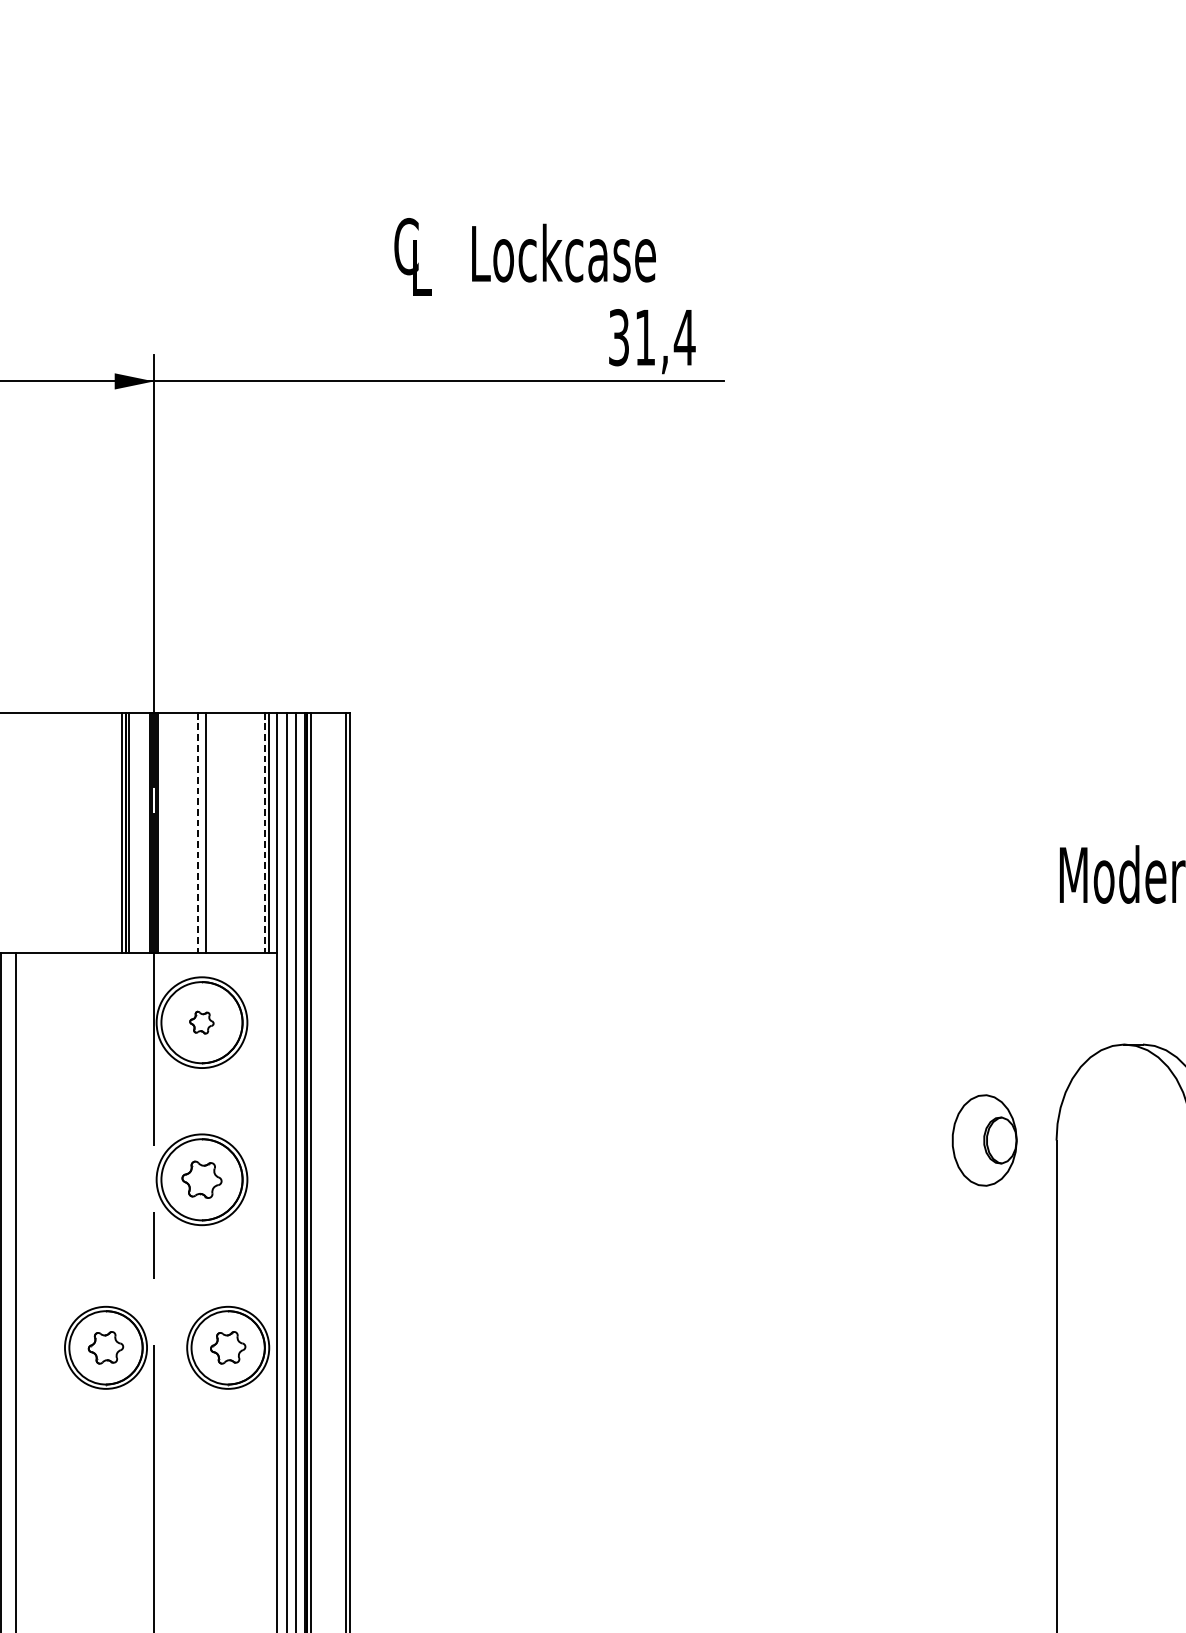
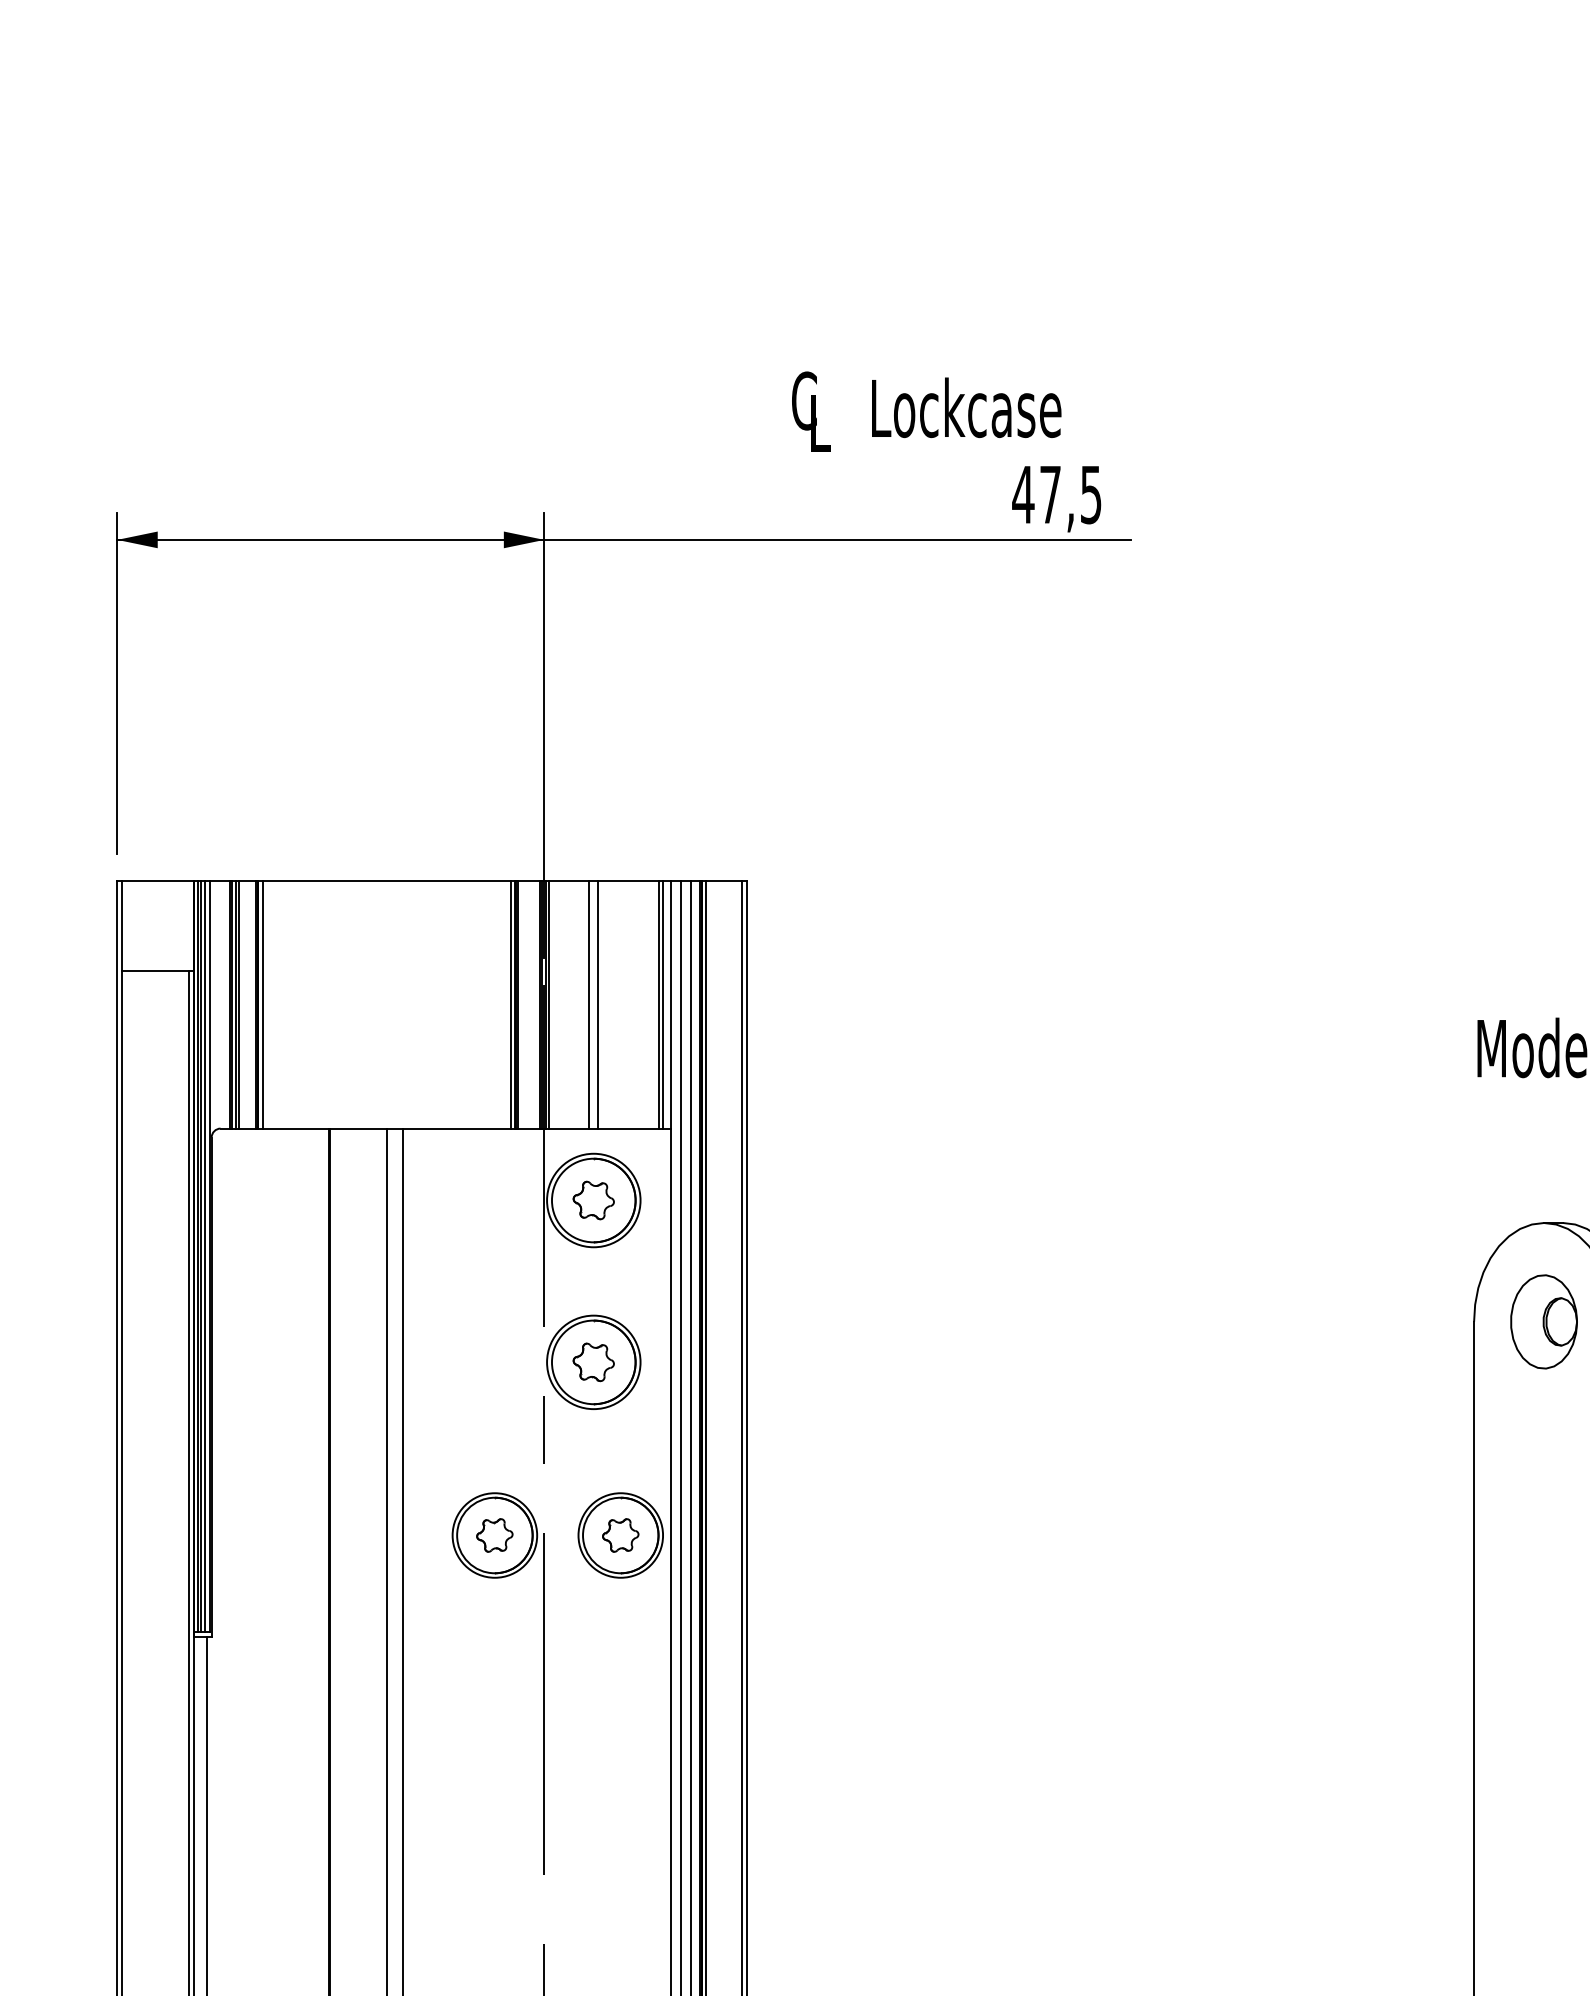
text: (652, 337) -> (1057, 494), 31,4 -> 47,5
line: (197, 832) -> (589, 1004), dashed -> solid
line: (264, 832) -> (658, 1004), dashed -> solid
part: (201, 1022) -> (593, 1200), size x1.67
part: (984, 1140) -> (1543, 1321), moved

